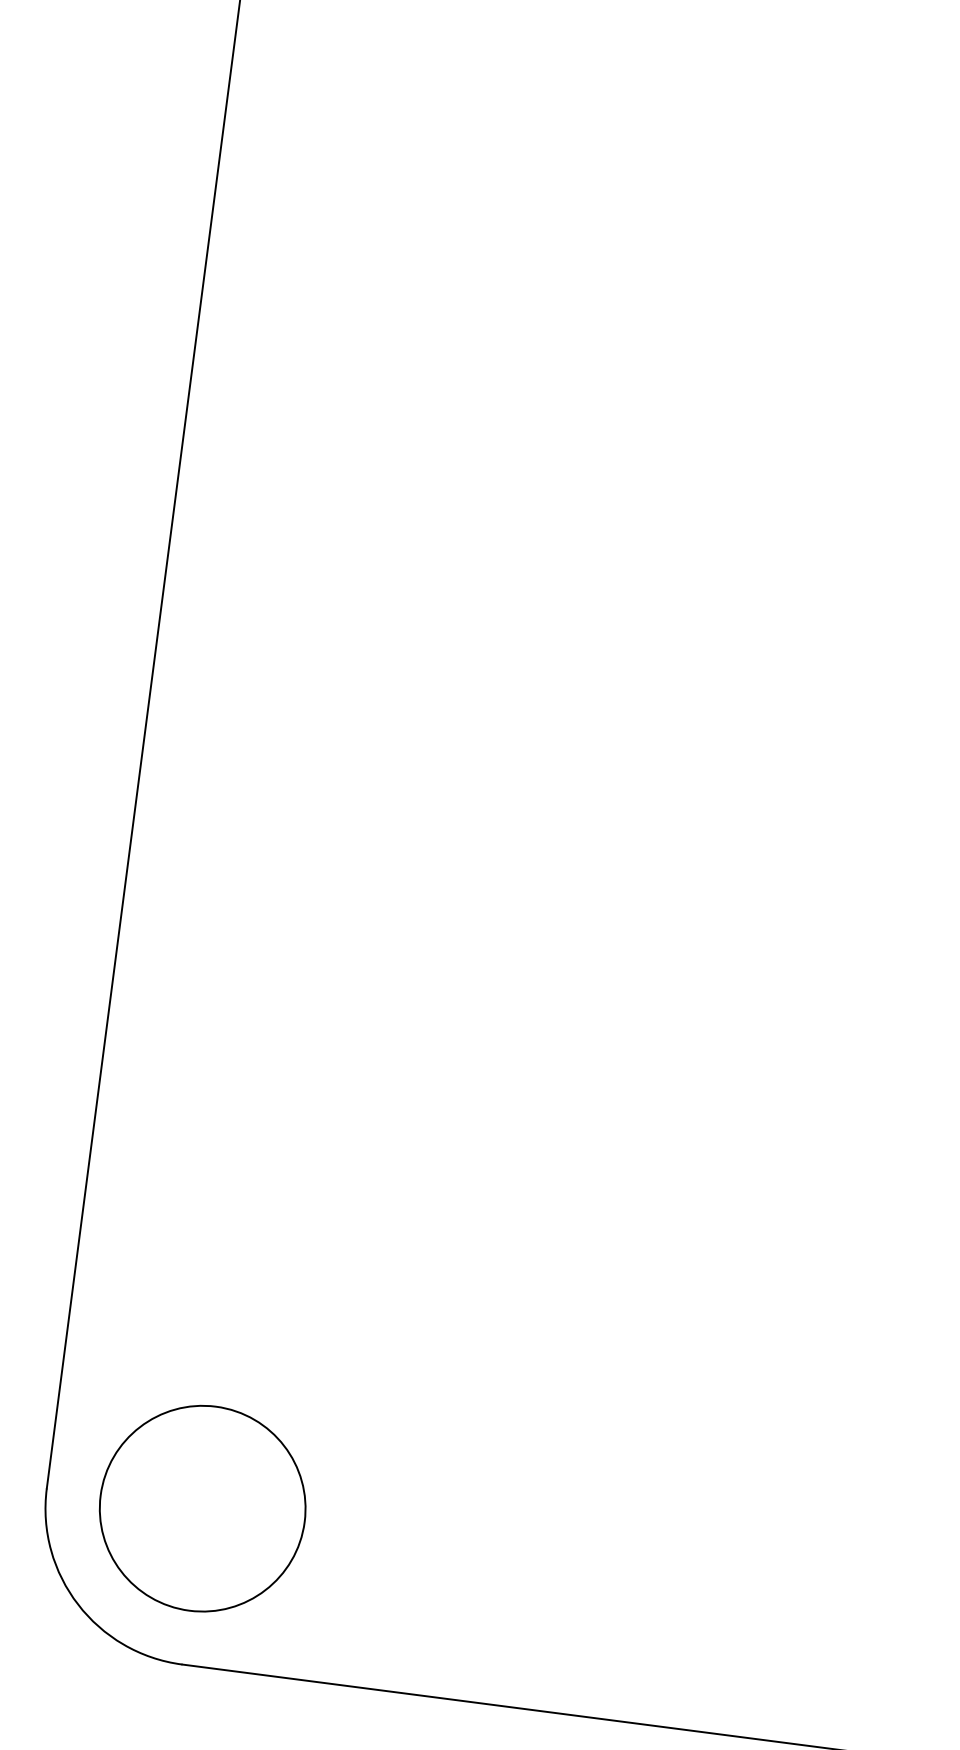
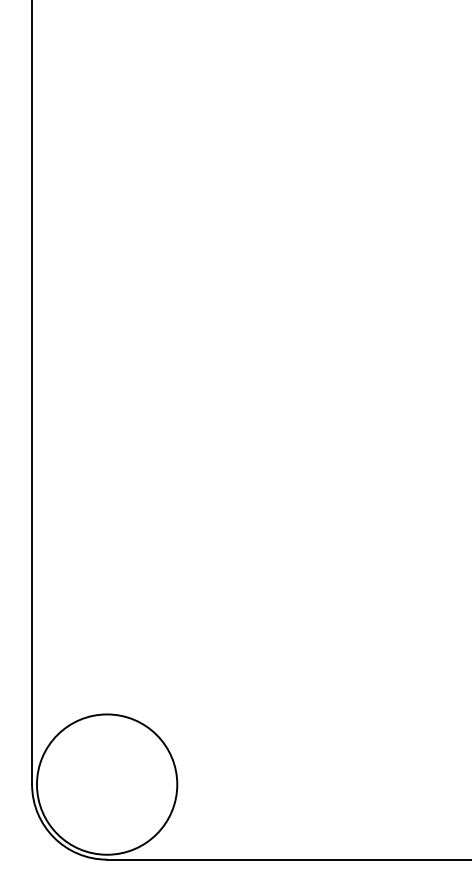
circle: (201, 1508) -> (106, 784), size x1.43

